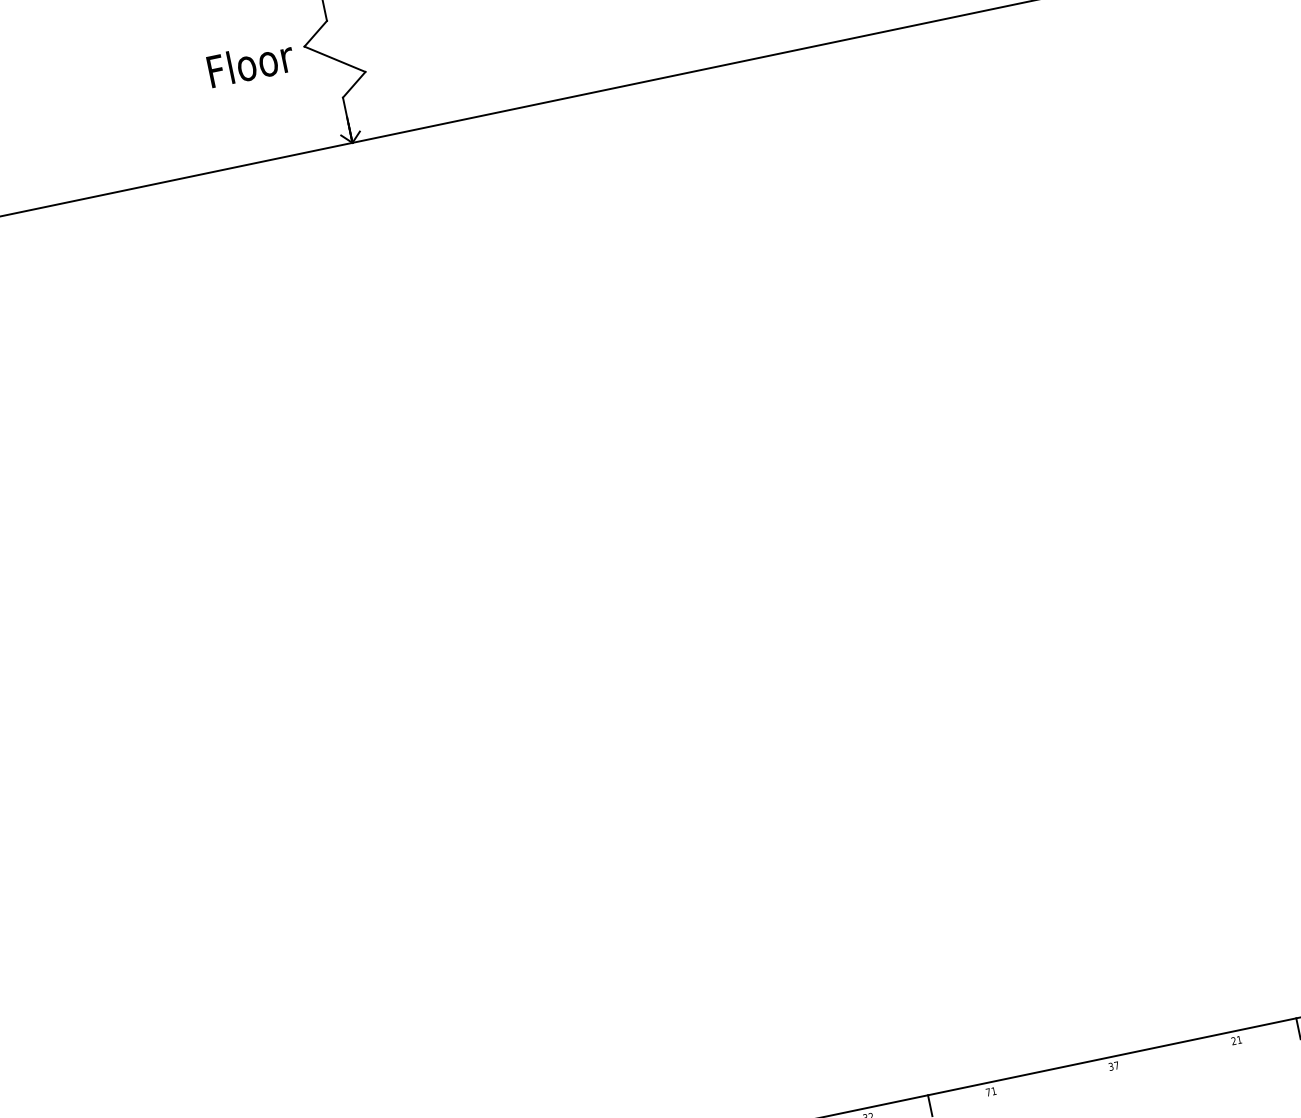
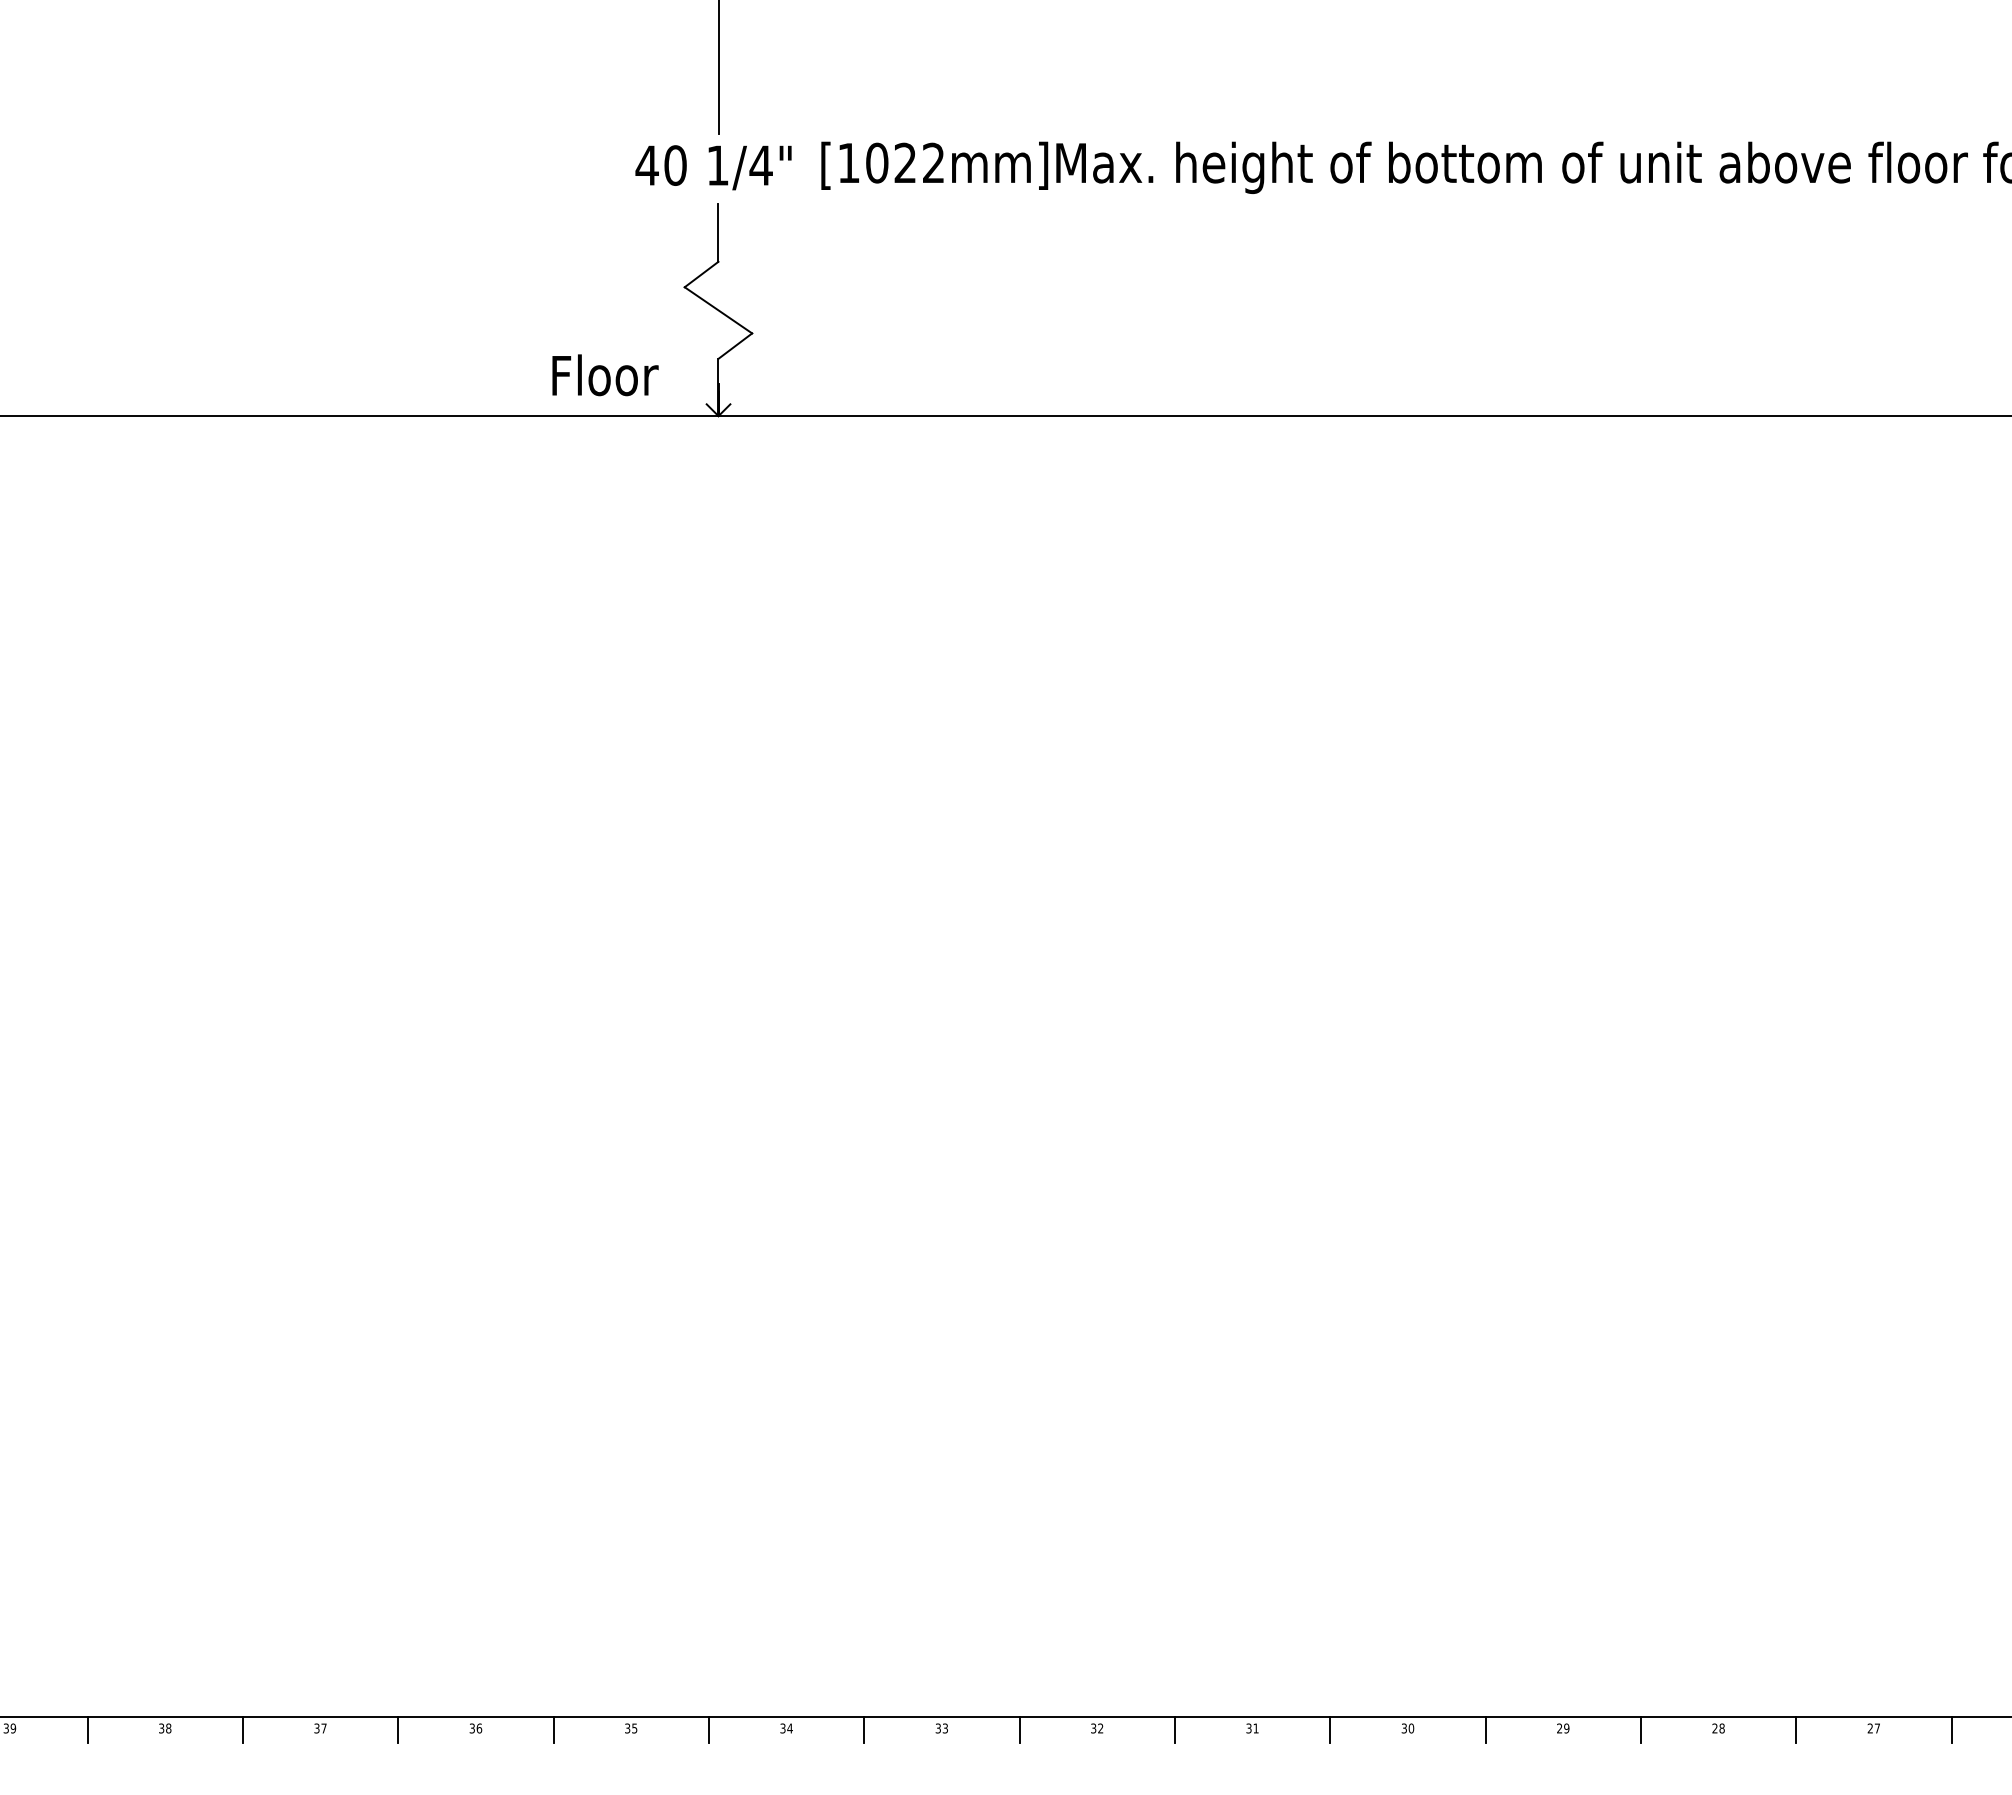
text: (251, 63) -> (605, 375), moved
text: (1239, 1039) -> (1566, 1728), 21 -> 29
line: (1175, 1054) -> (1485, 1729), added
text: (1116, 1065) -> (1411, 1728), 37 -> 30
line: (1052, 1079) -> (1330, 1729), added
text: (987, 1092) -> (1248, 1728), 71 -> 31

